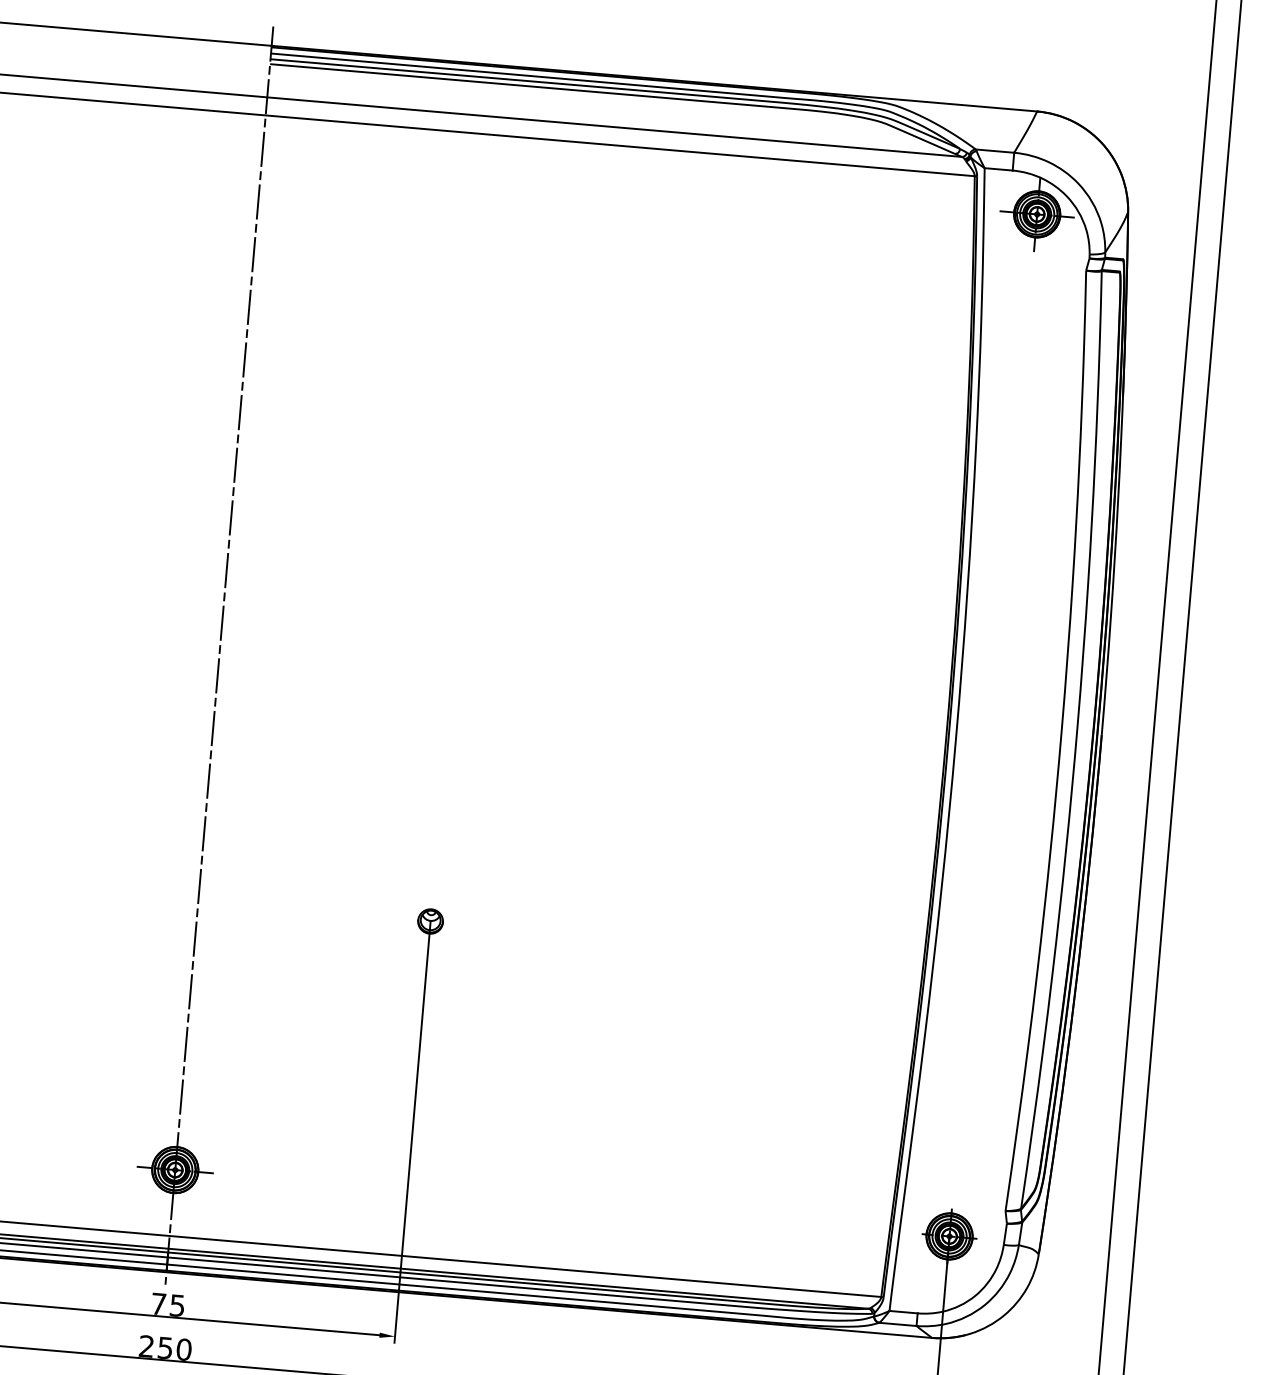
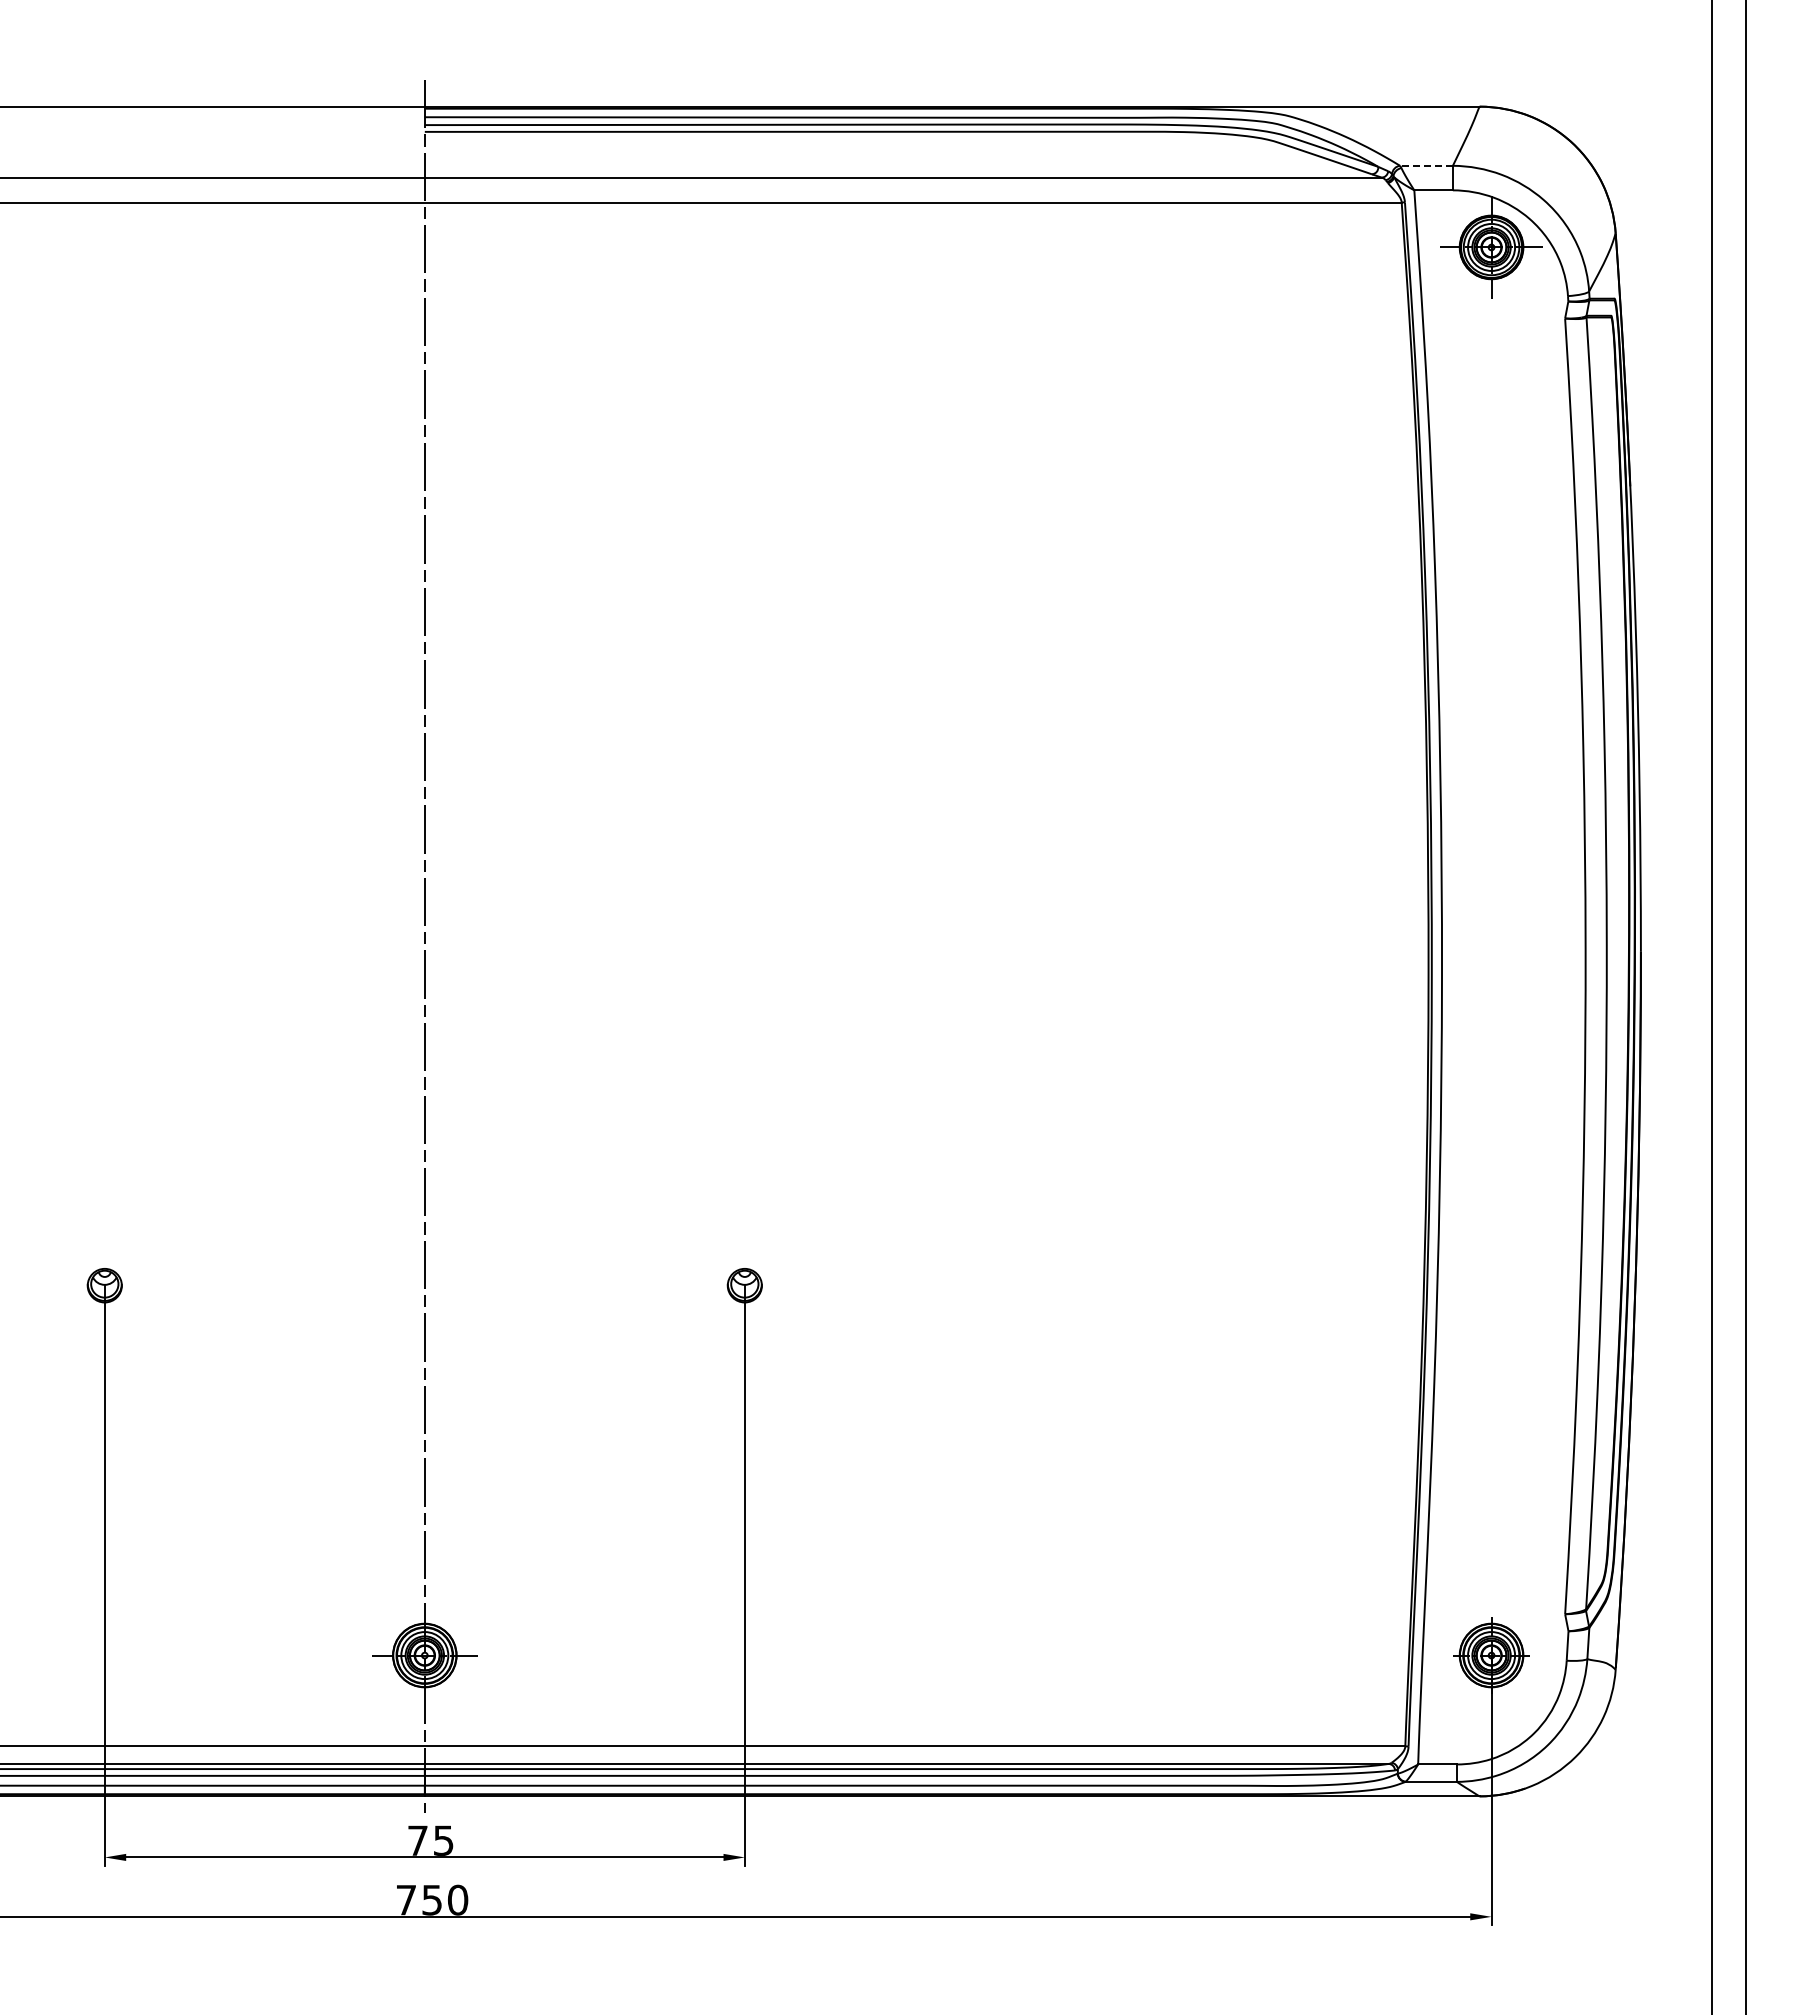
line: (995, 150) -> (1426, 165), solid -> dashed
text: (146, 1345) -> (405, 1899), 250 -> 750

